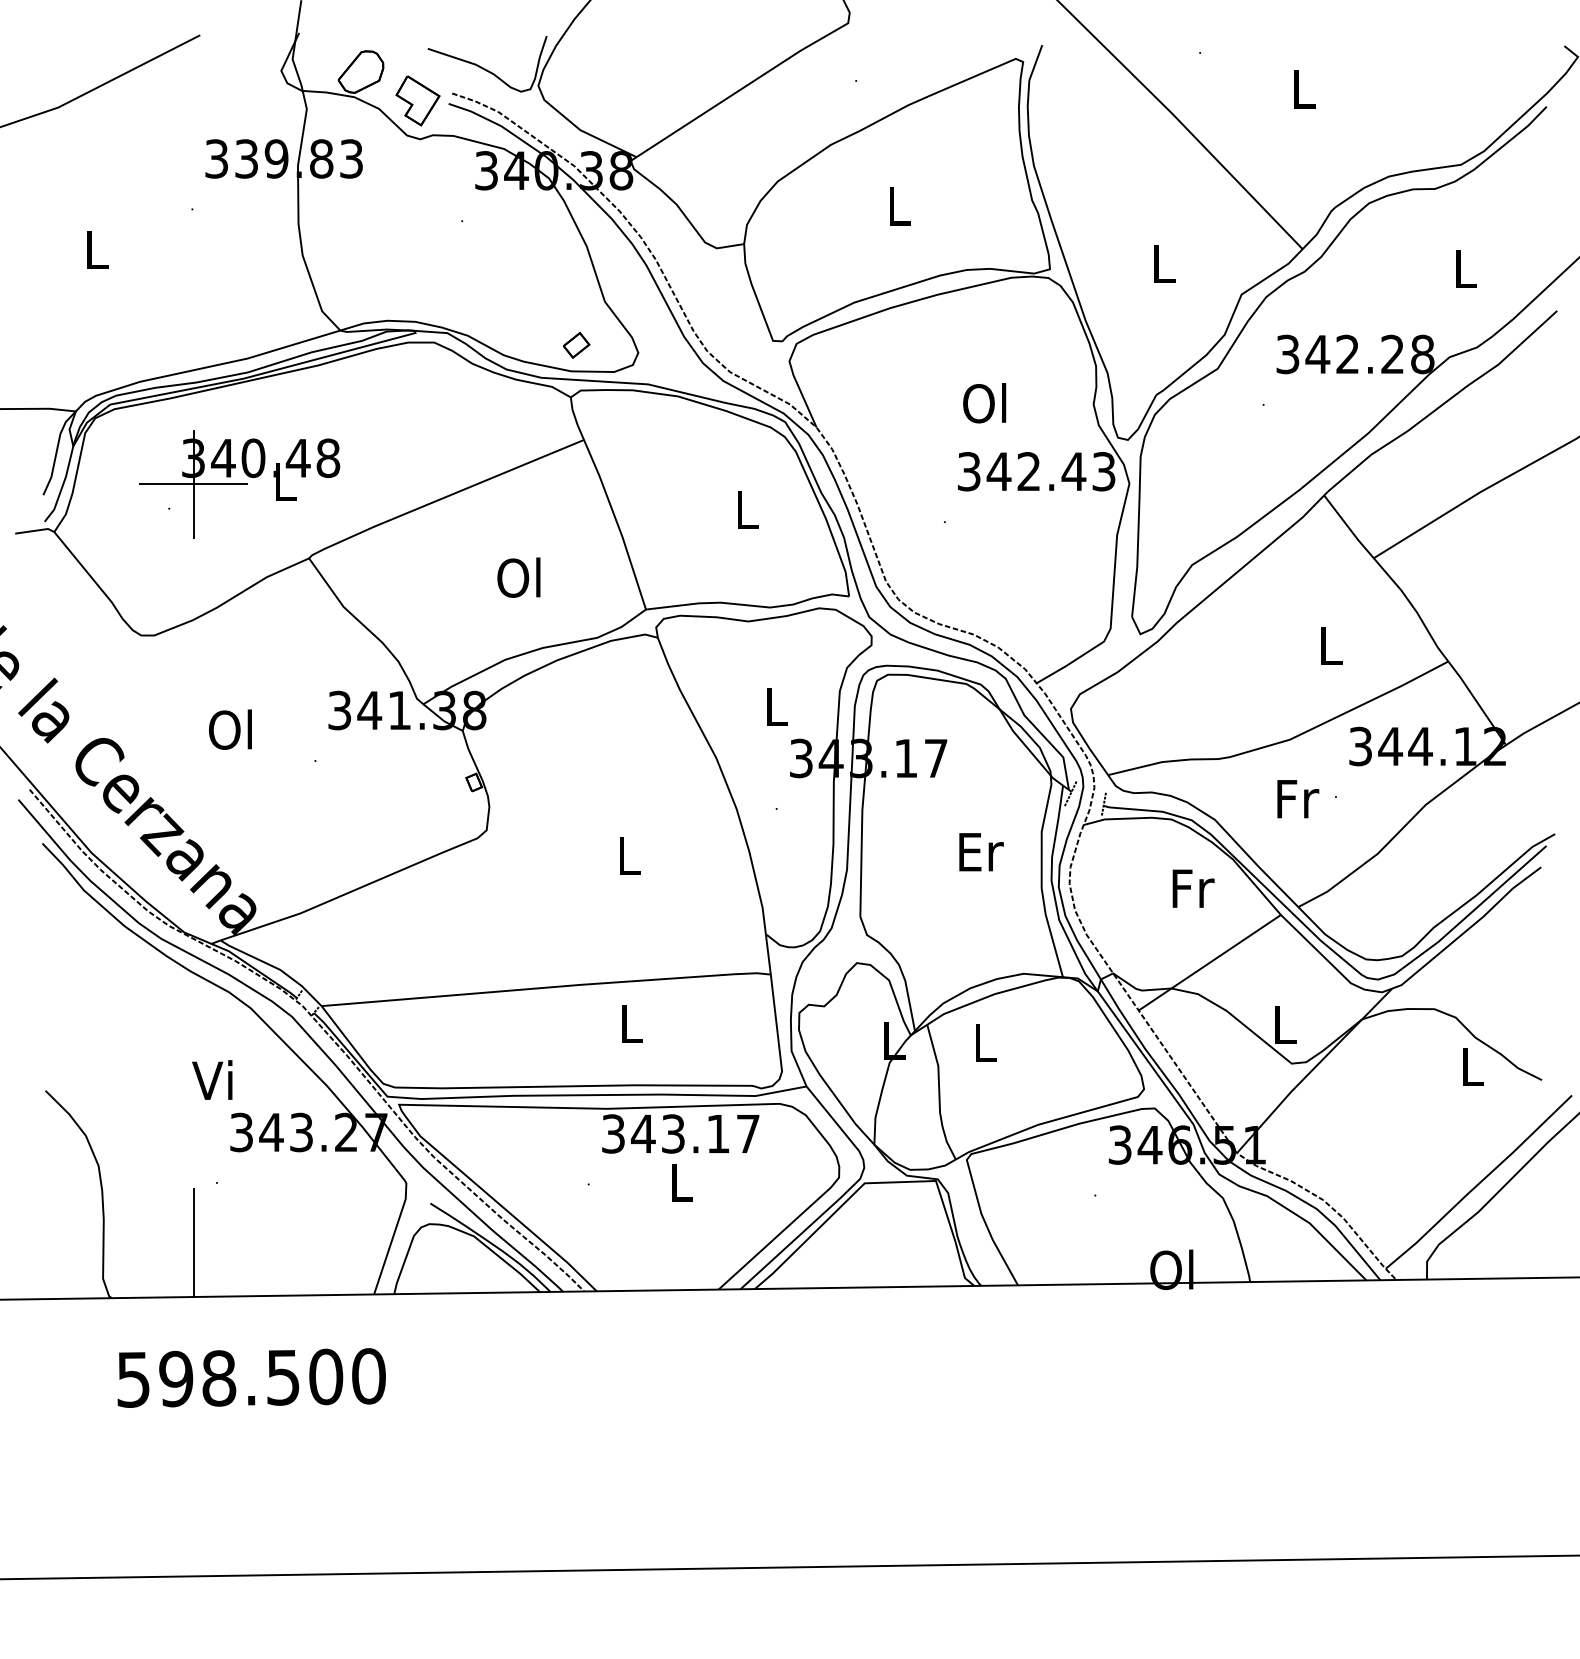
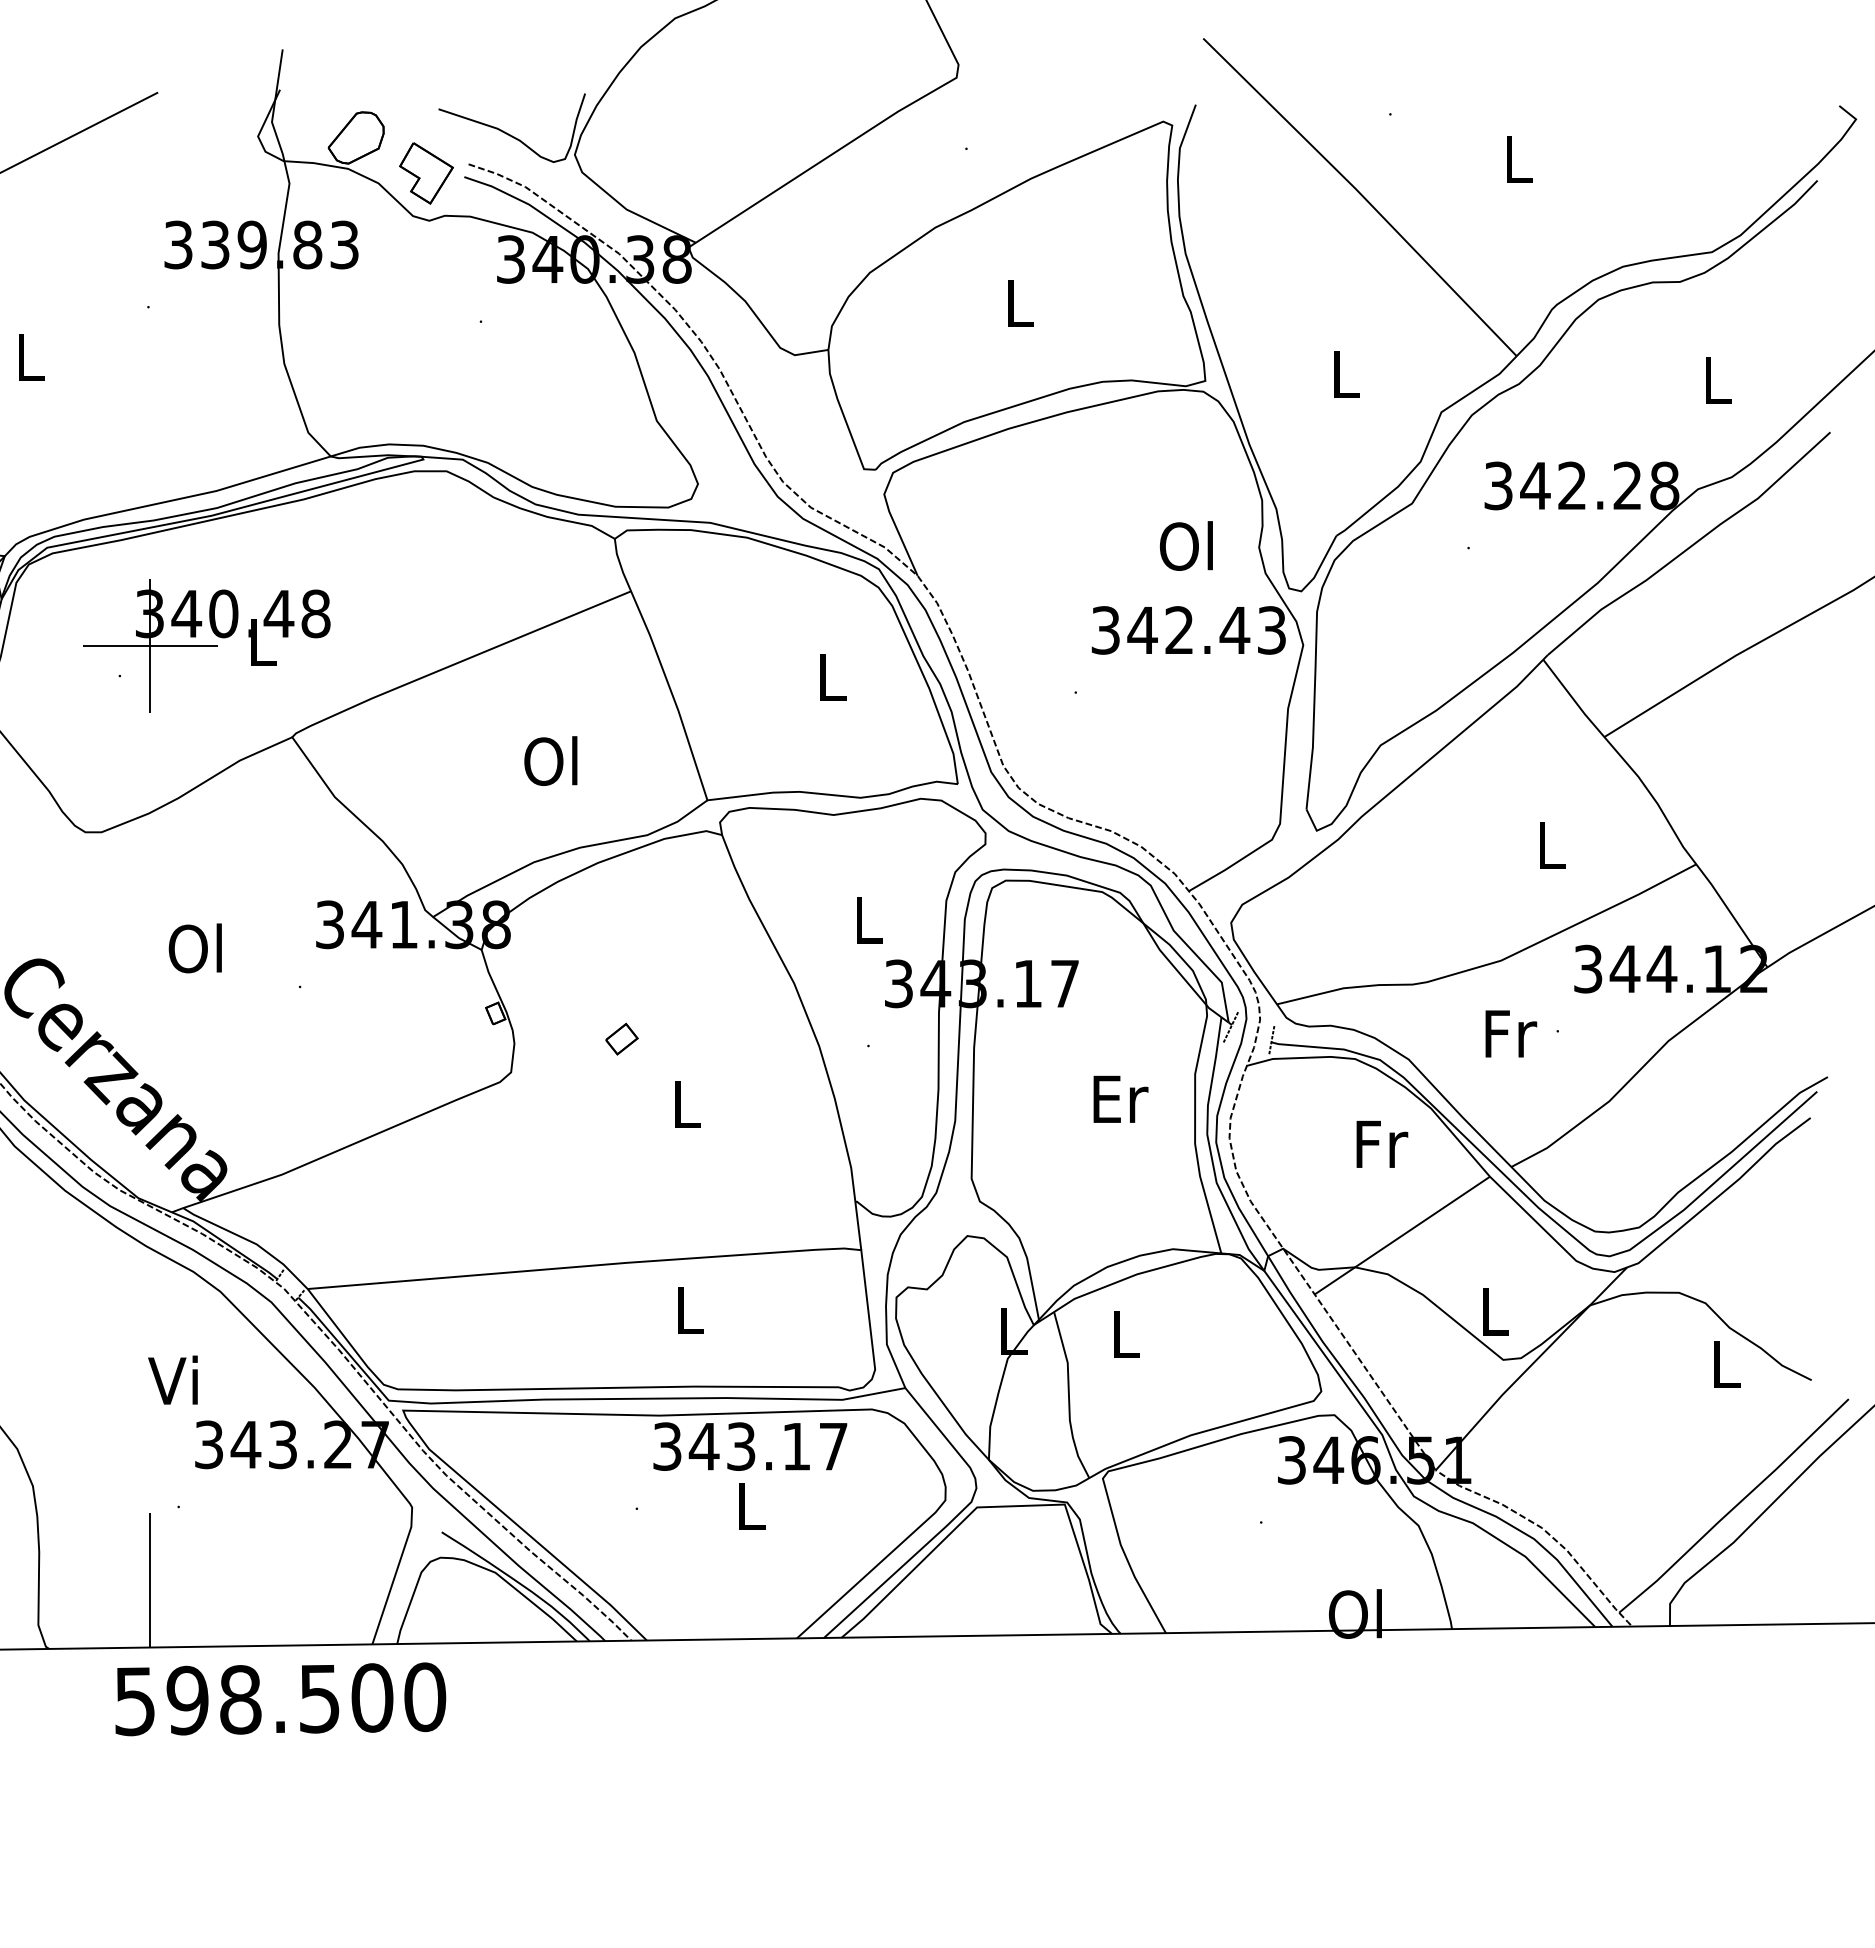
part: (576, 344) -> (621, 1038), moved
text: (984, 403) -> (1186, 546), moved
text: (251, 1377) -> (280, 1698), moved

